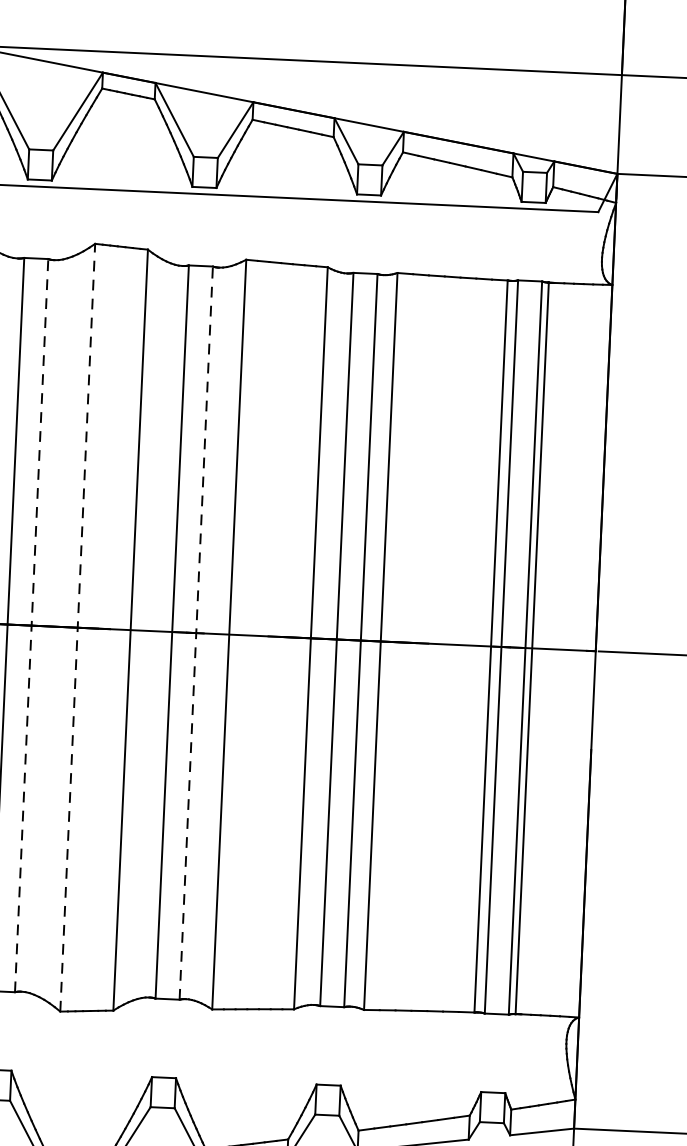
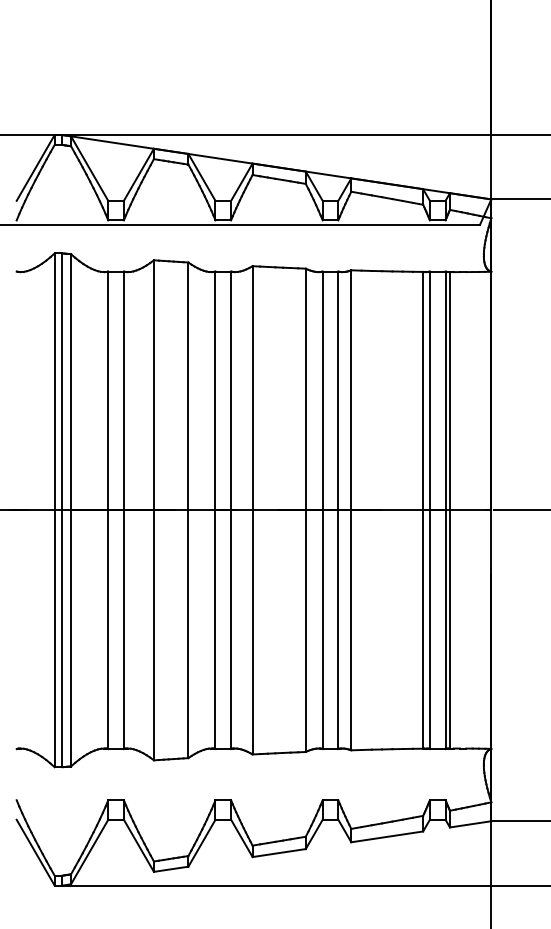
line: (31, 625) -> (123, 510), dashed -> solid
line: (77, 626) -> (153, 509), dashed -> solid
line: (196, 633) -> (231, 510), dashed -> solid

